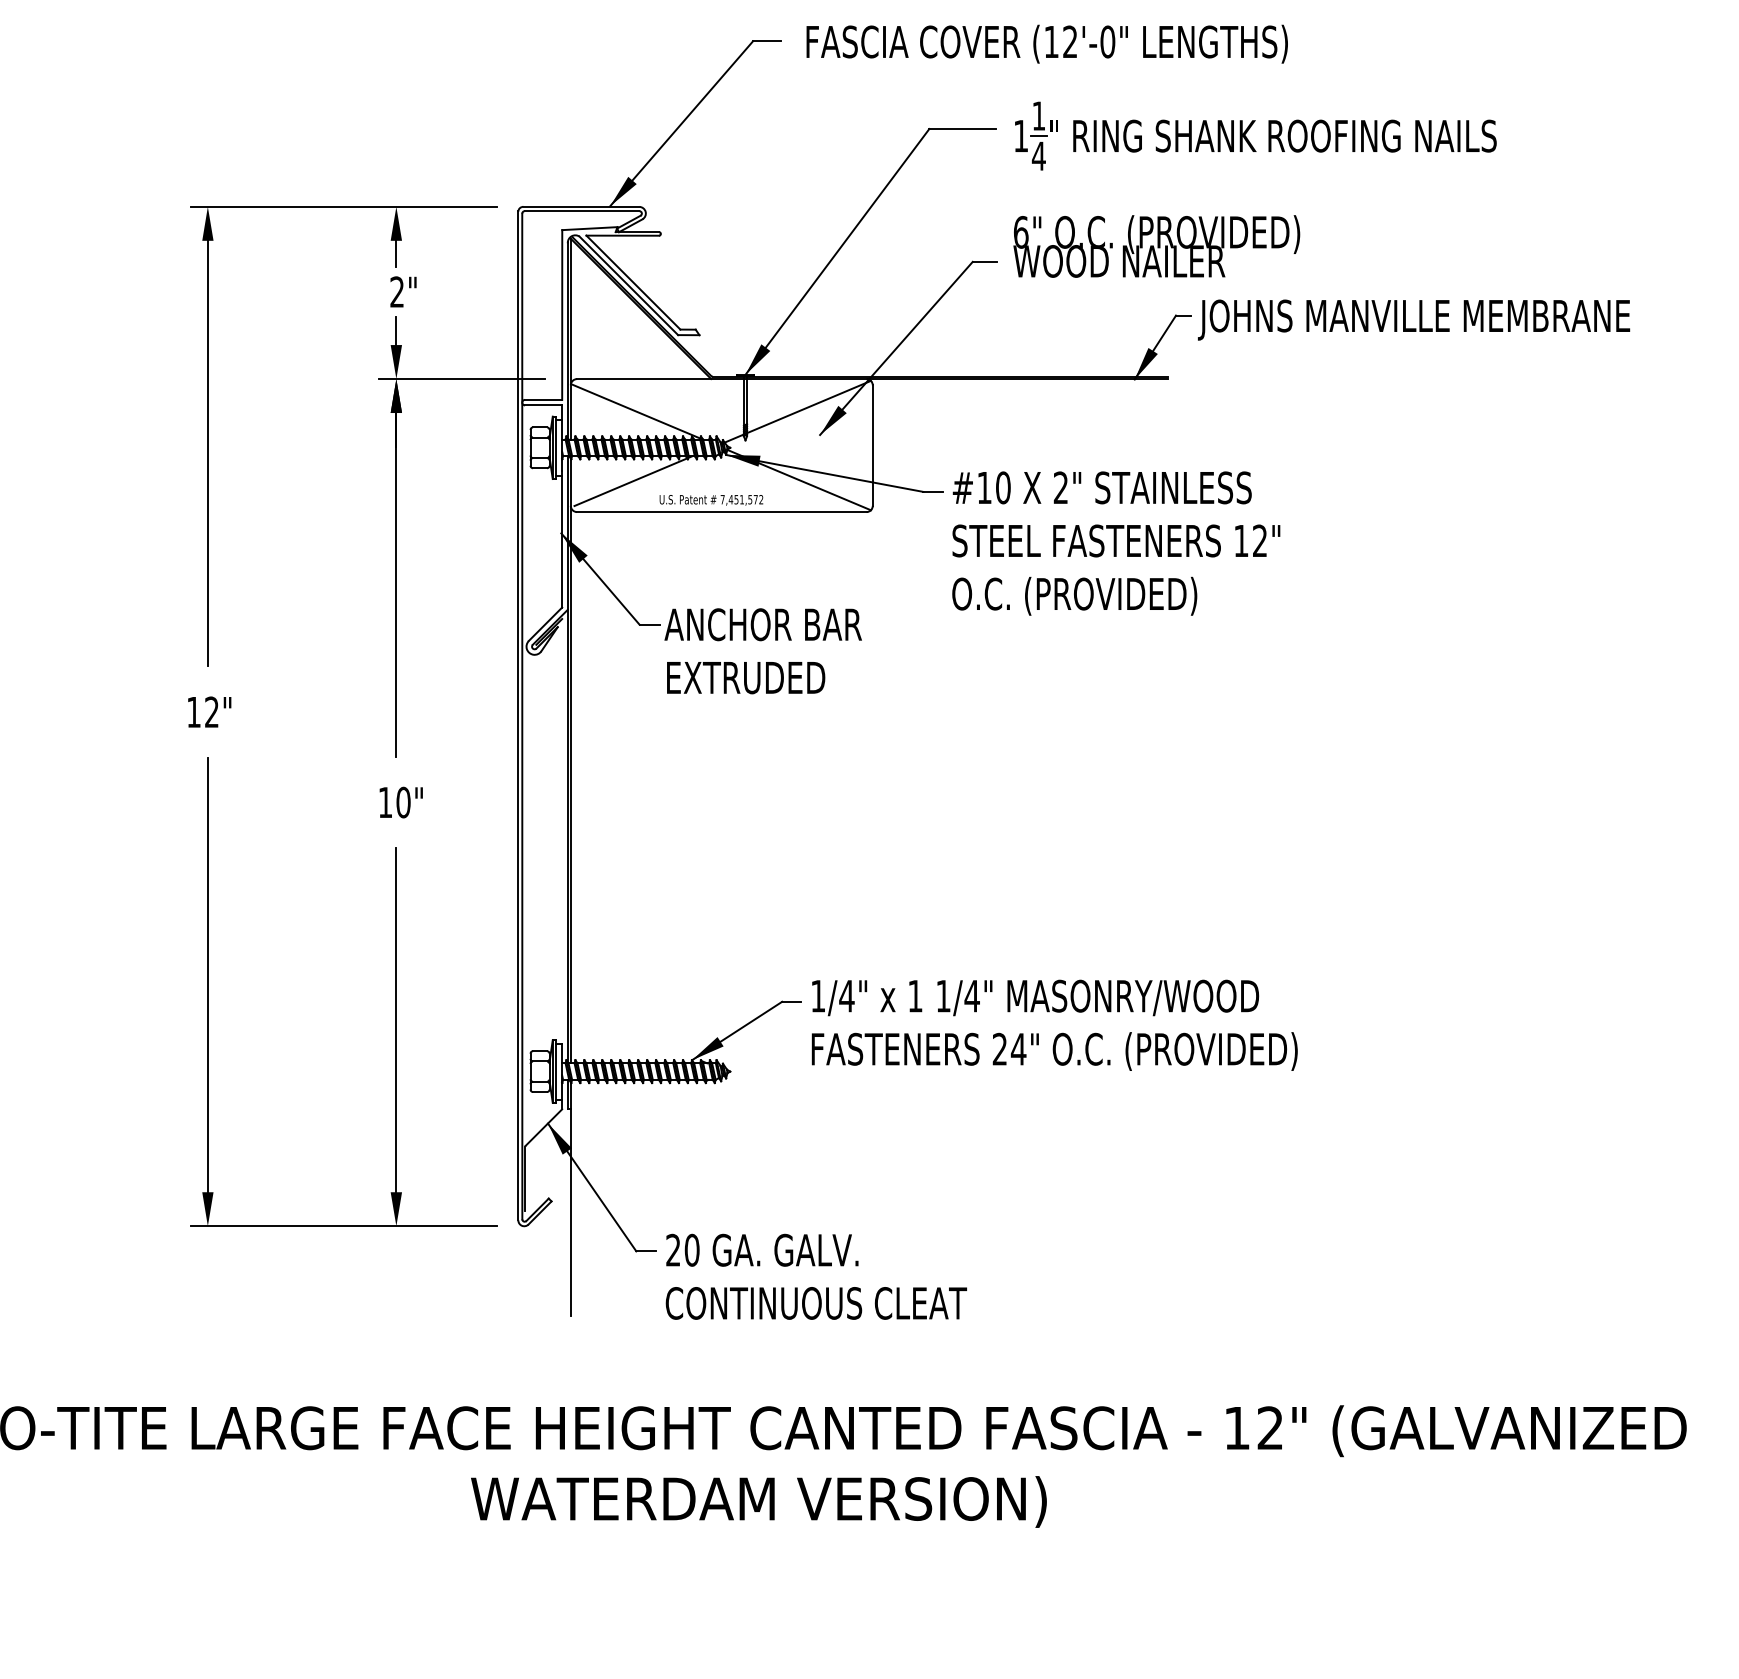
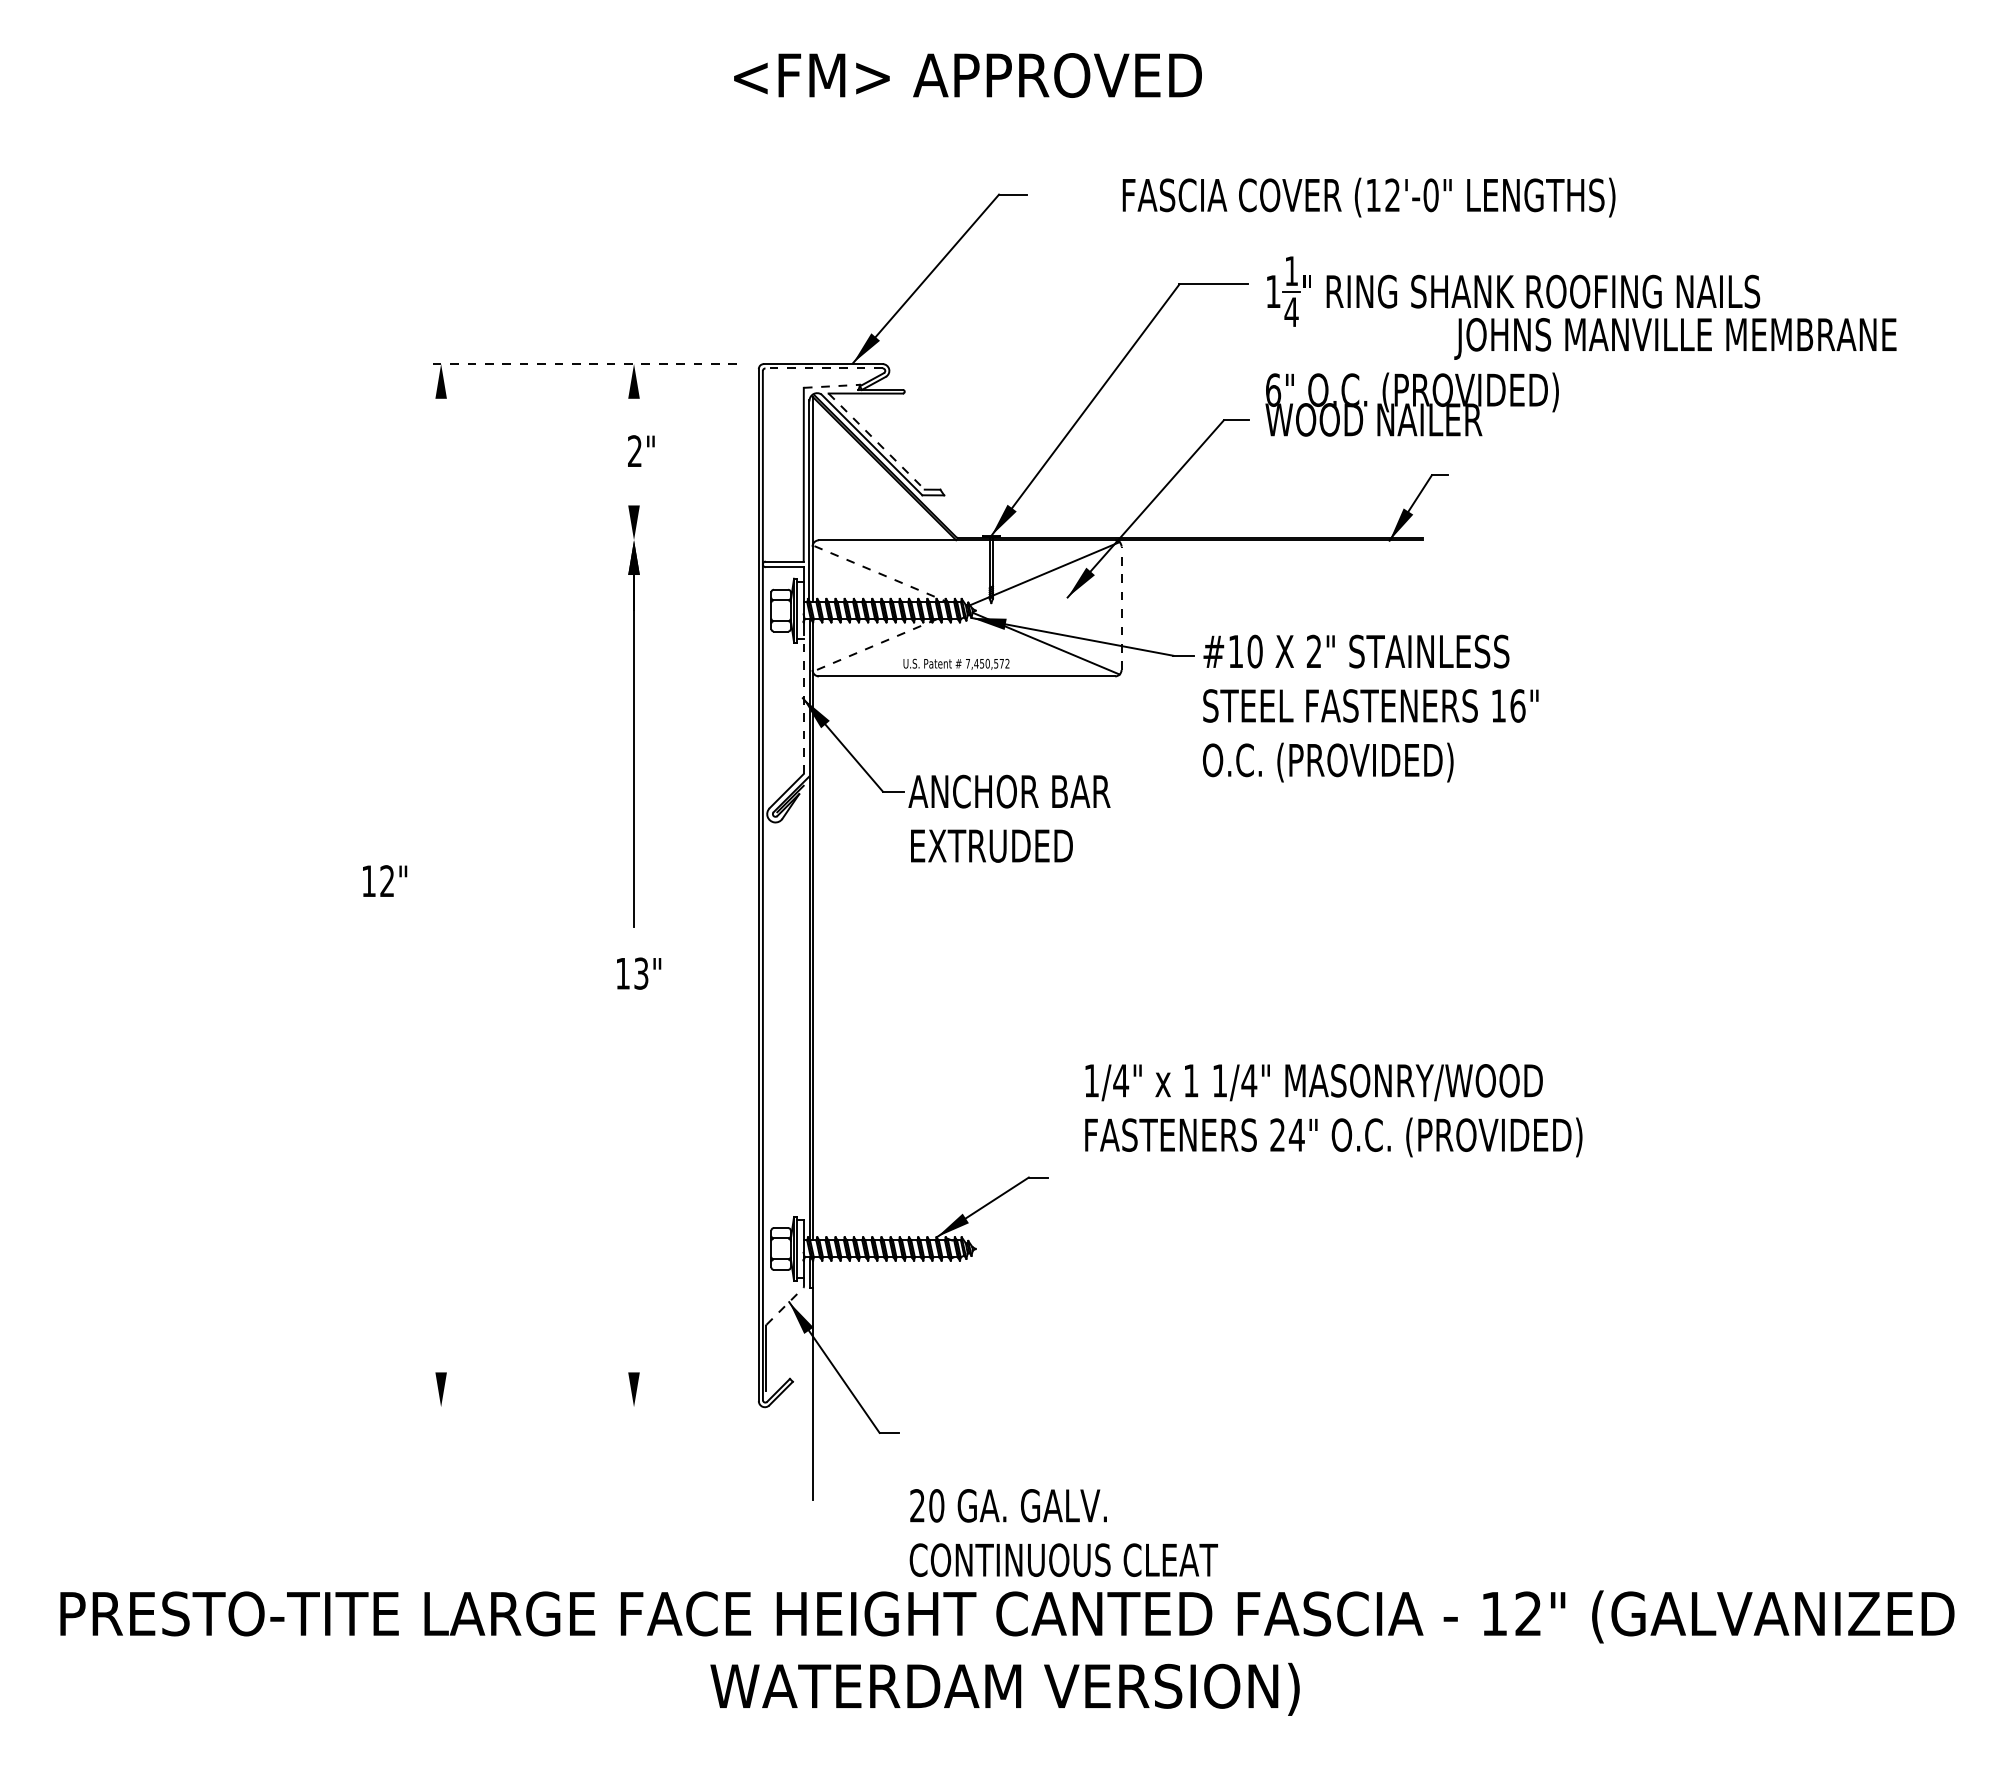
text: (1046, 44) -> (1368, 197), moved
line: (344, 207) -> (580, 364), solid -> dashed
line: (582, 211) -> (824, 368), solid -> dashed
line: (590, 228) -> (832, 386), solid -> dashed
line: (396, 253) -> (634, 411), removed
line: (633, 282) -> (876, 441), solid -> dashed
text: (1414, 319) -> (1675, 338), moved
line: (396, 330) -> (634, 490), removed
line: (462, 379) -> (701, 540), removed
line: (636, 411) -> (879, 573), solid -> dashed
line: (872, 445) -> (1121, 608), solid -> dashed
line: (208, 453) -> (441, 616), removed
line: (633, 480) -> (876, 644), solid -> dashed
text: (741, 499) -> (987, 663), 7,451,572 -> 7,450,572
line: (561, 539) -> (803, 704), solid -> dashed
text: (1259, 540) -> (1517, 705), 12" -> 16"
text: (210, 711) -> (385, 880), moved
text: (403, 802) -> (641, 973), 10" -> 13"
line: (208, 975) -> (441, 1150), removed
line: (396, 1020) -> (634, 1196), removed
text: (1054, 1025) -> (1333, 1110), moved
line: (544, 1126) -> (785, 1305), solid -> dashed
line: (344, 1226) -> (580, 1407), removed
text: (816, 1276) -> (1063, 1532), moved

